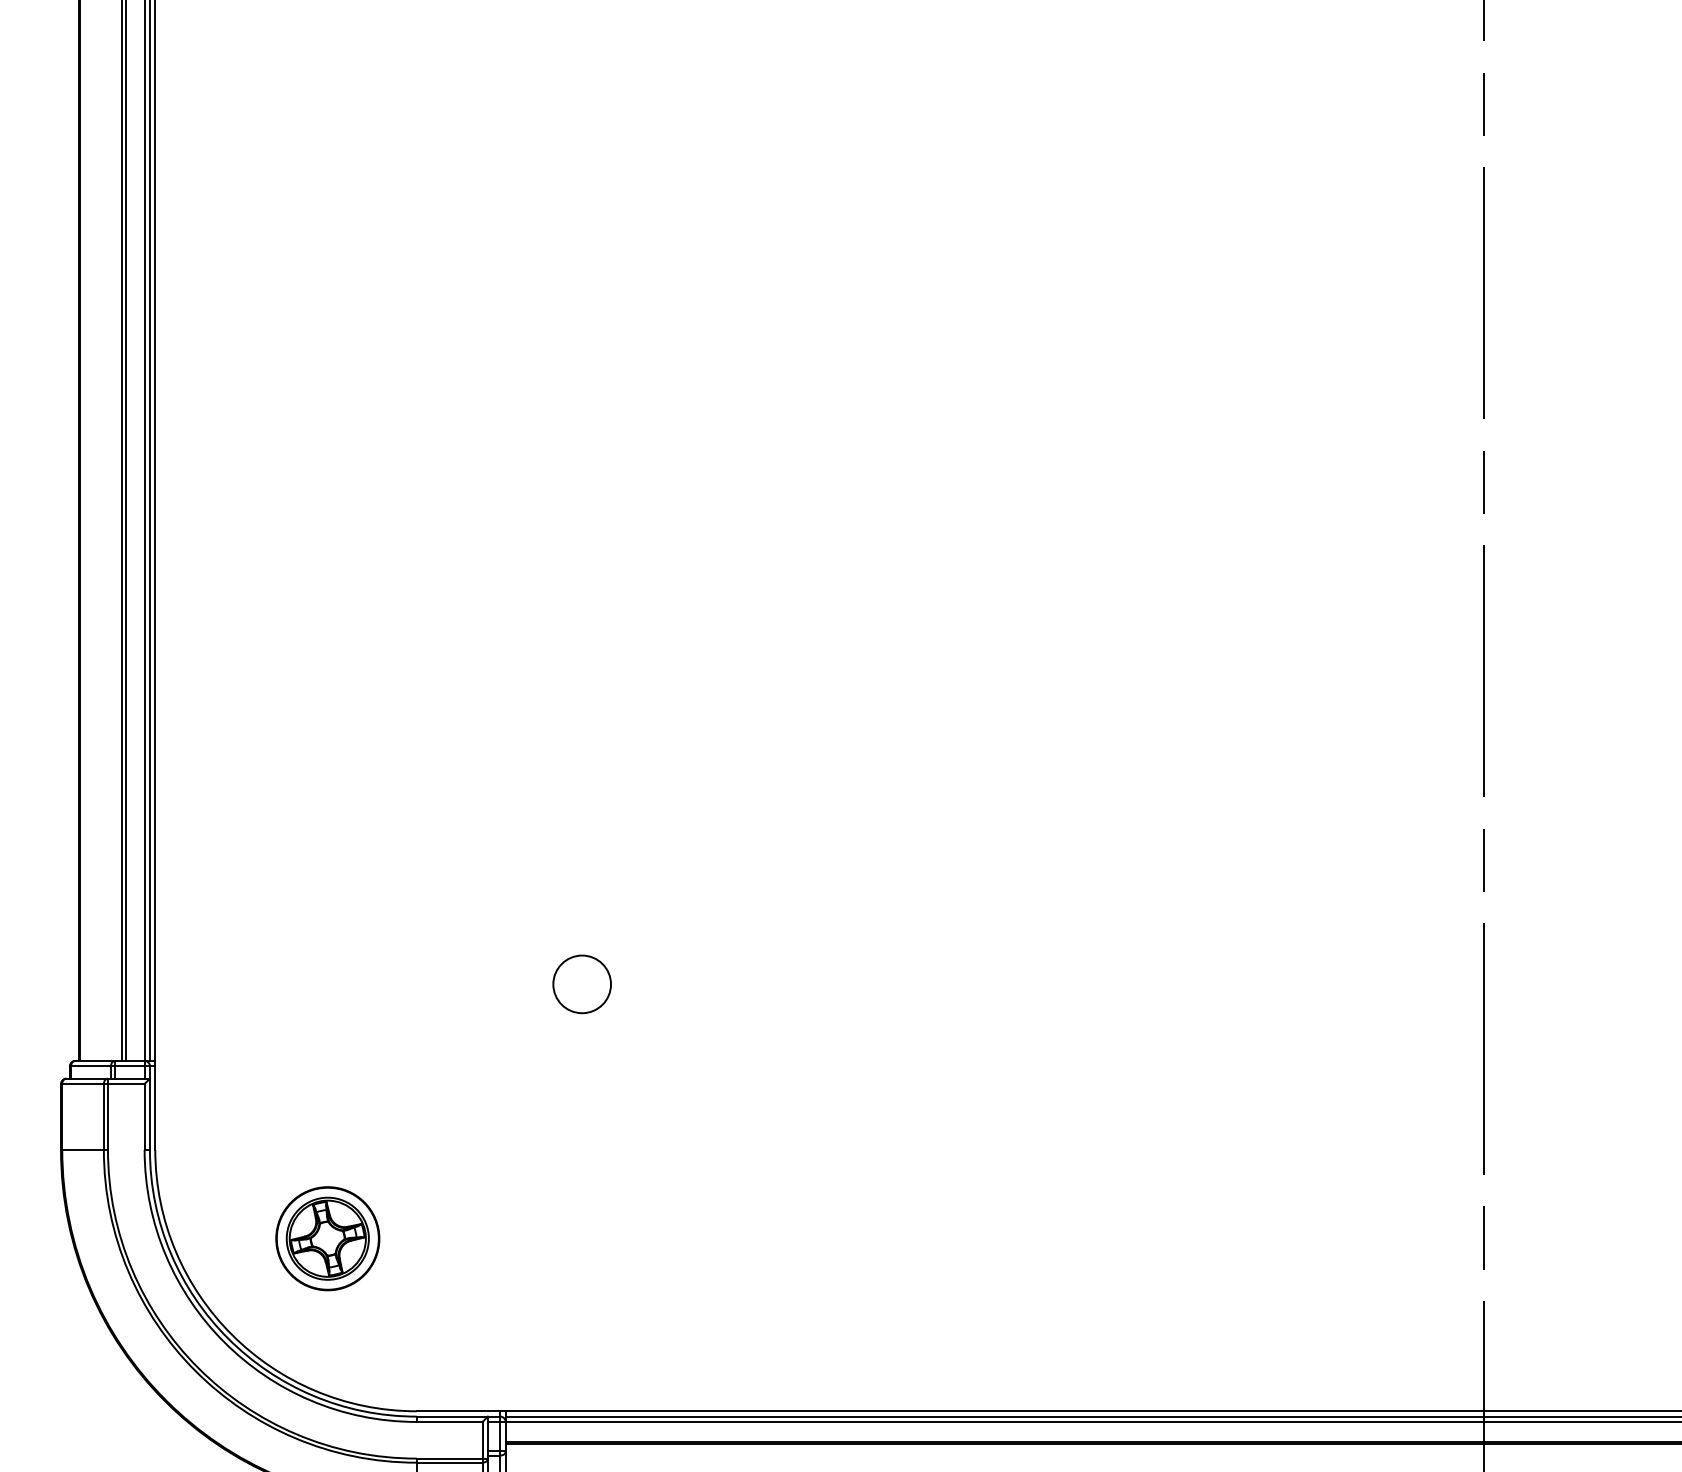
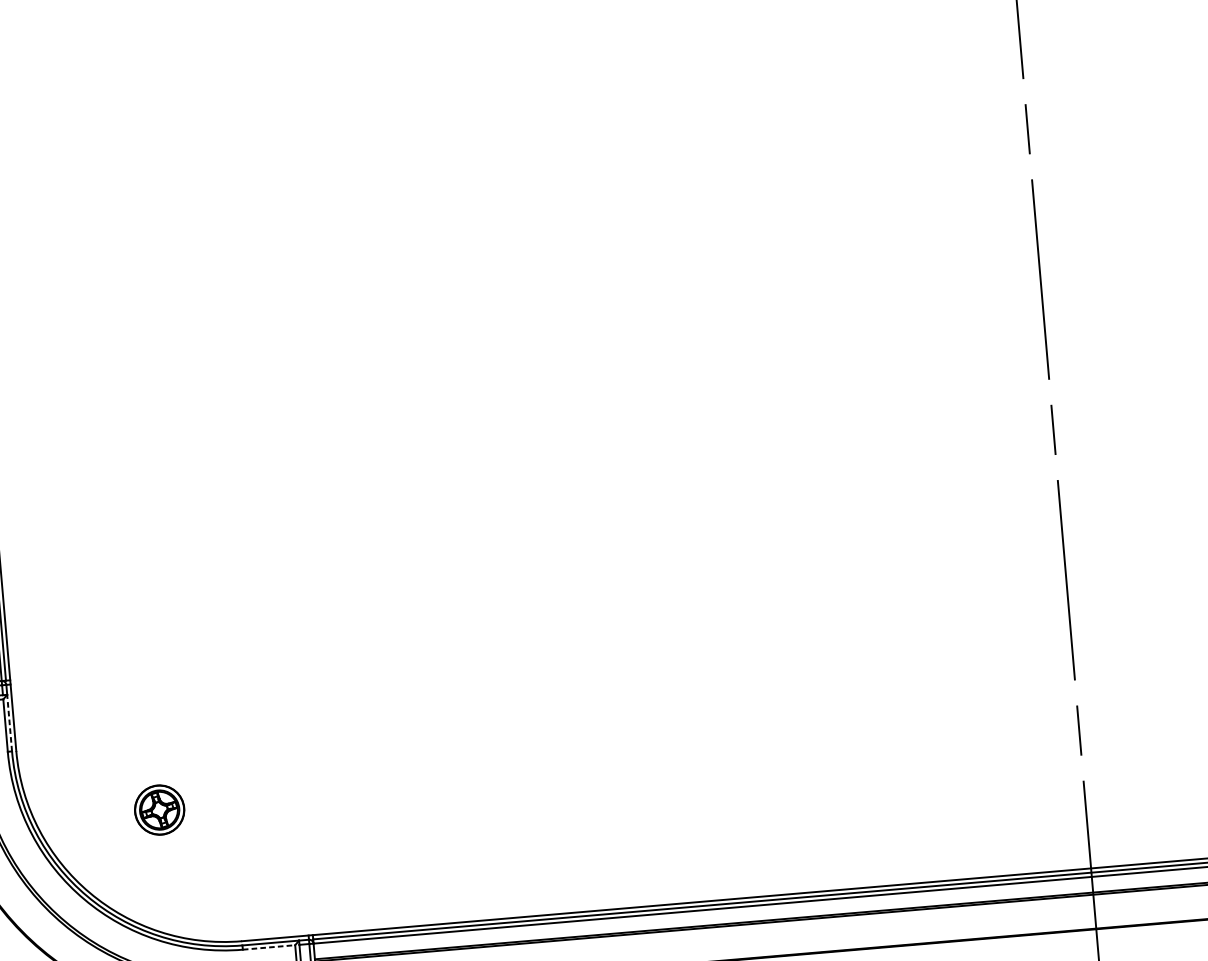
circle: (581, 984) -> (344, 590), removed
line: (149, 1114) -> (9, 723), solid -> dashed
part: (327, 1238) -> (159, 809), size x0.6
line: (449, 1421) -> (268, 947), solid -> dashed

